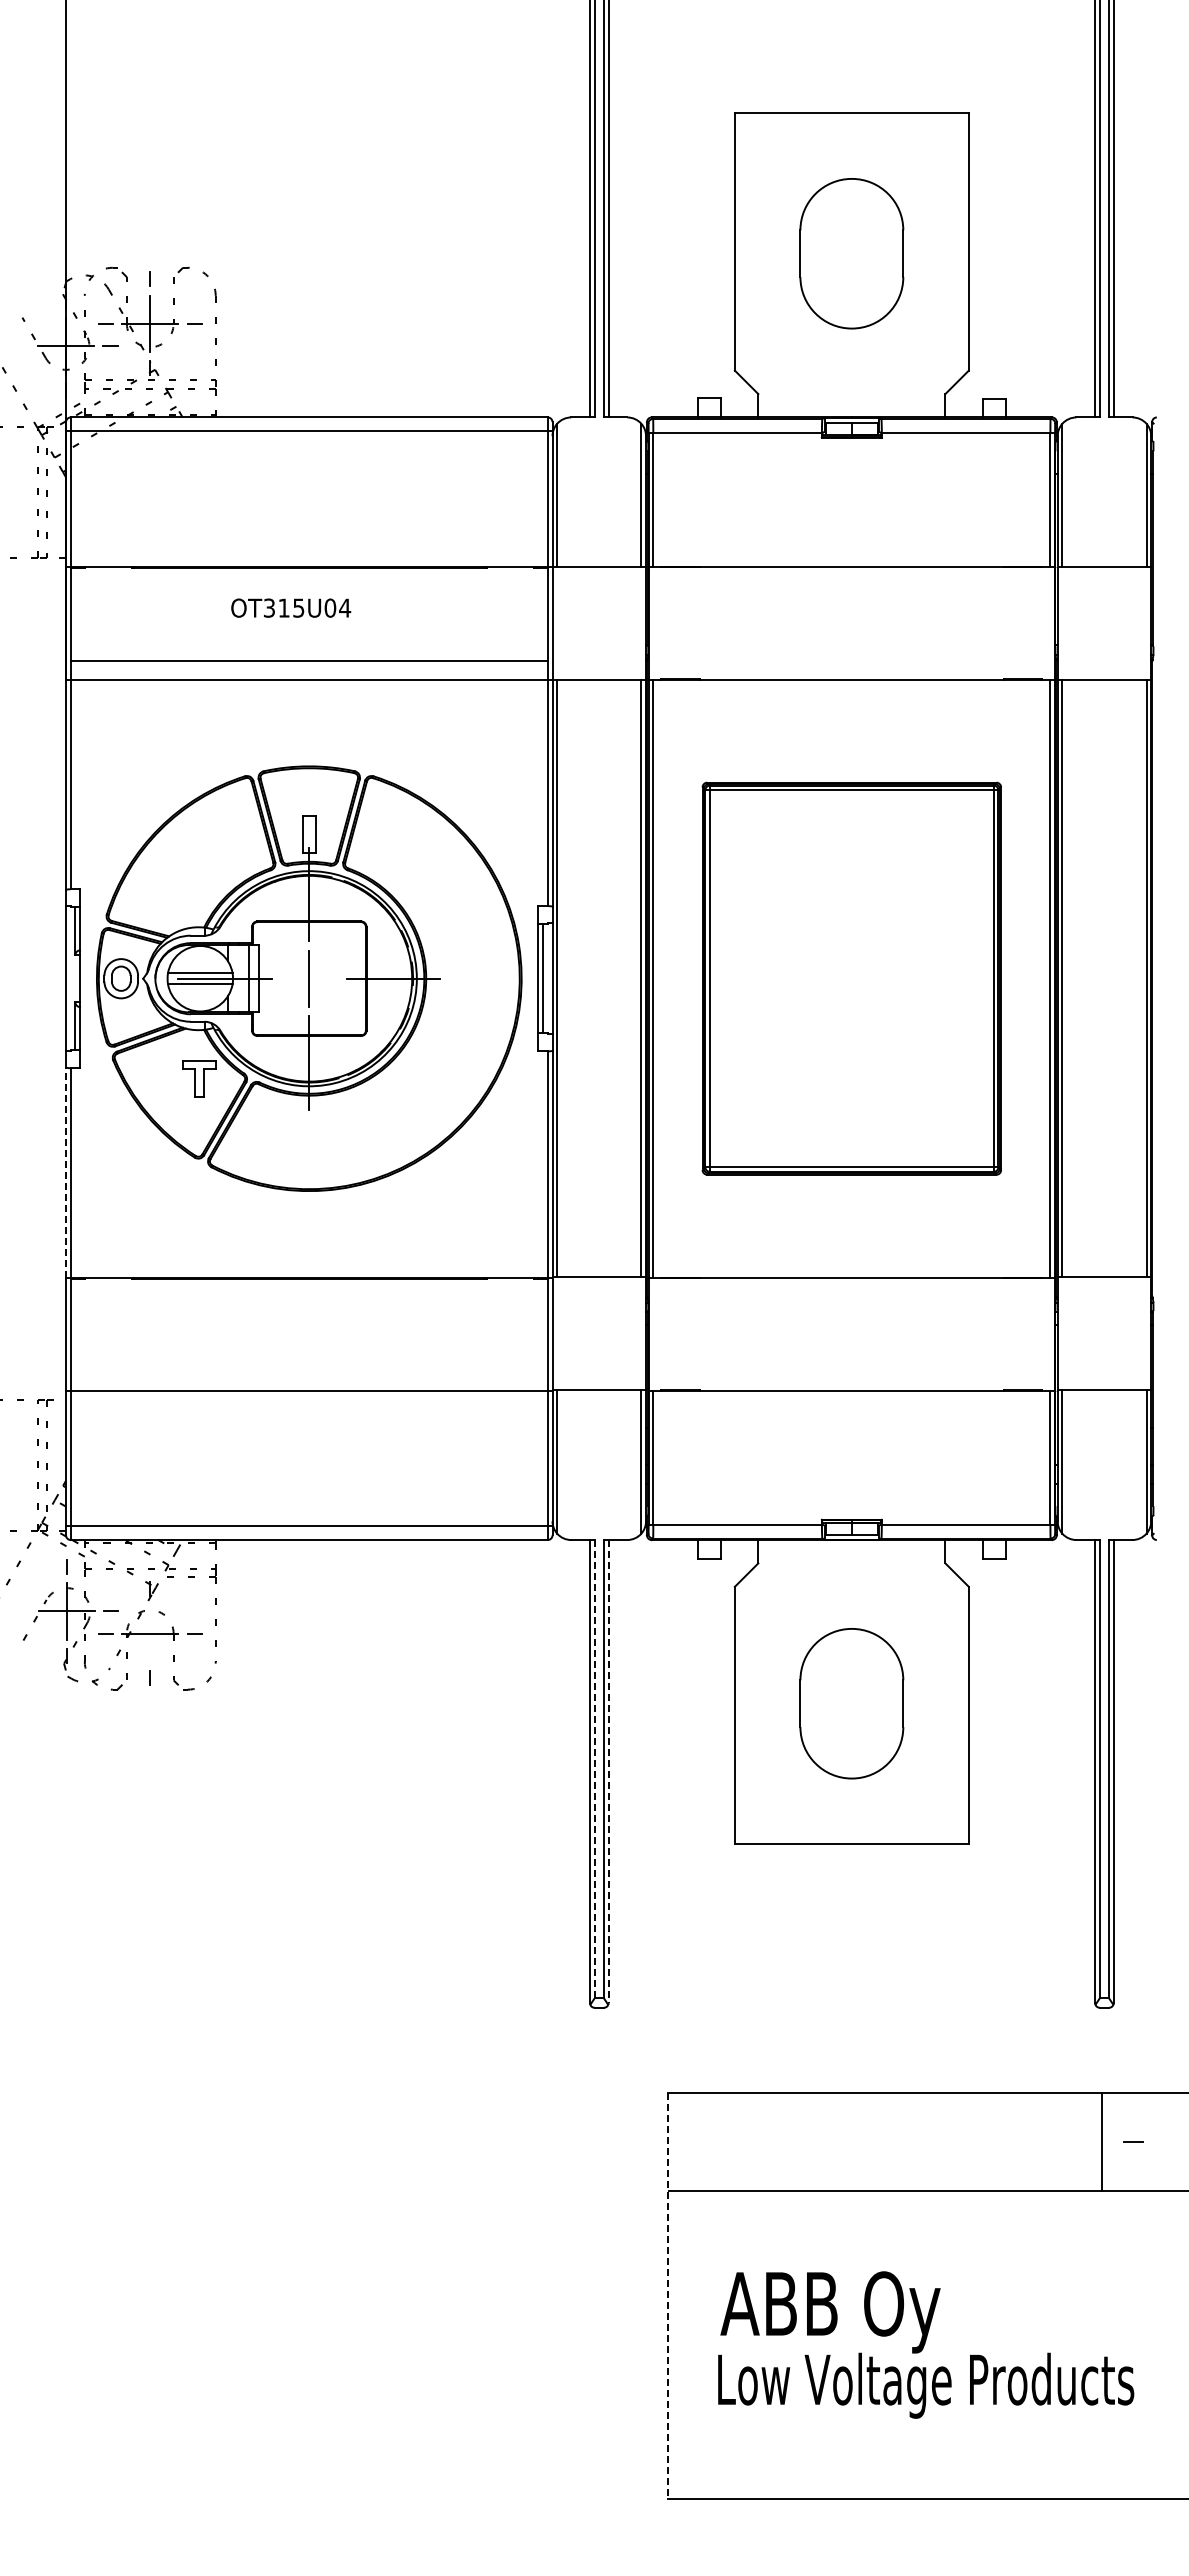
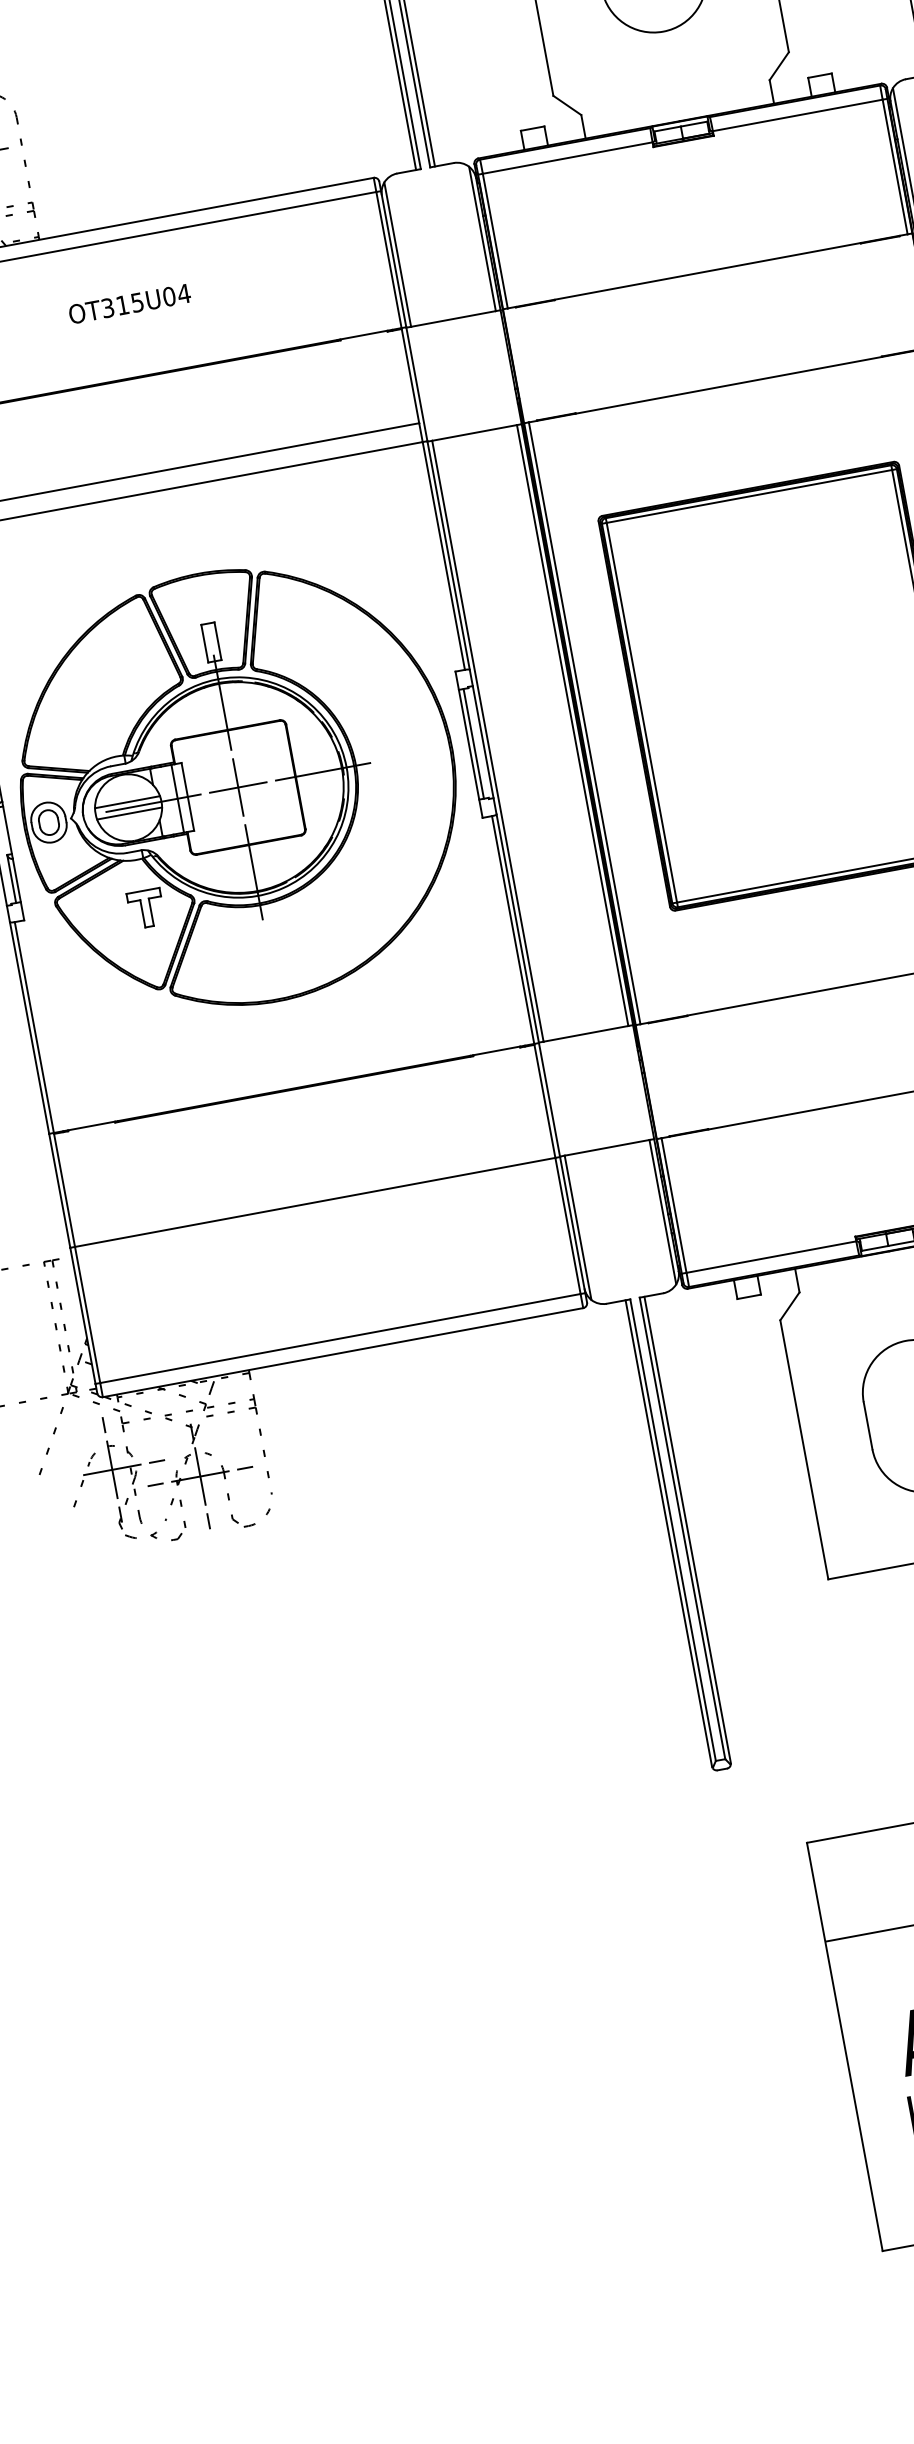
text: (291, 607) -> (130, 303), moved
line: (309, 978) -> (238, 787), added
line: (66, 1172) -> (30, 1027), dashed -> solid
line: (150, 1633) -> (200, 1476), added
line: (594, 1769) -> (673, 1530), dashed -> solid
line: (608, 1771) -> (687, 1529), dashed -> solid
line: (667, 2295) -> (844, 2046), dashed -> solid

